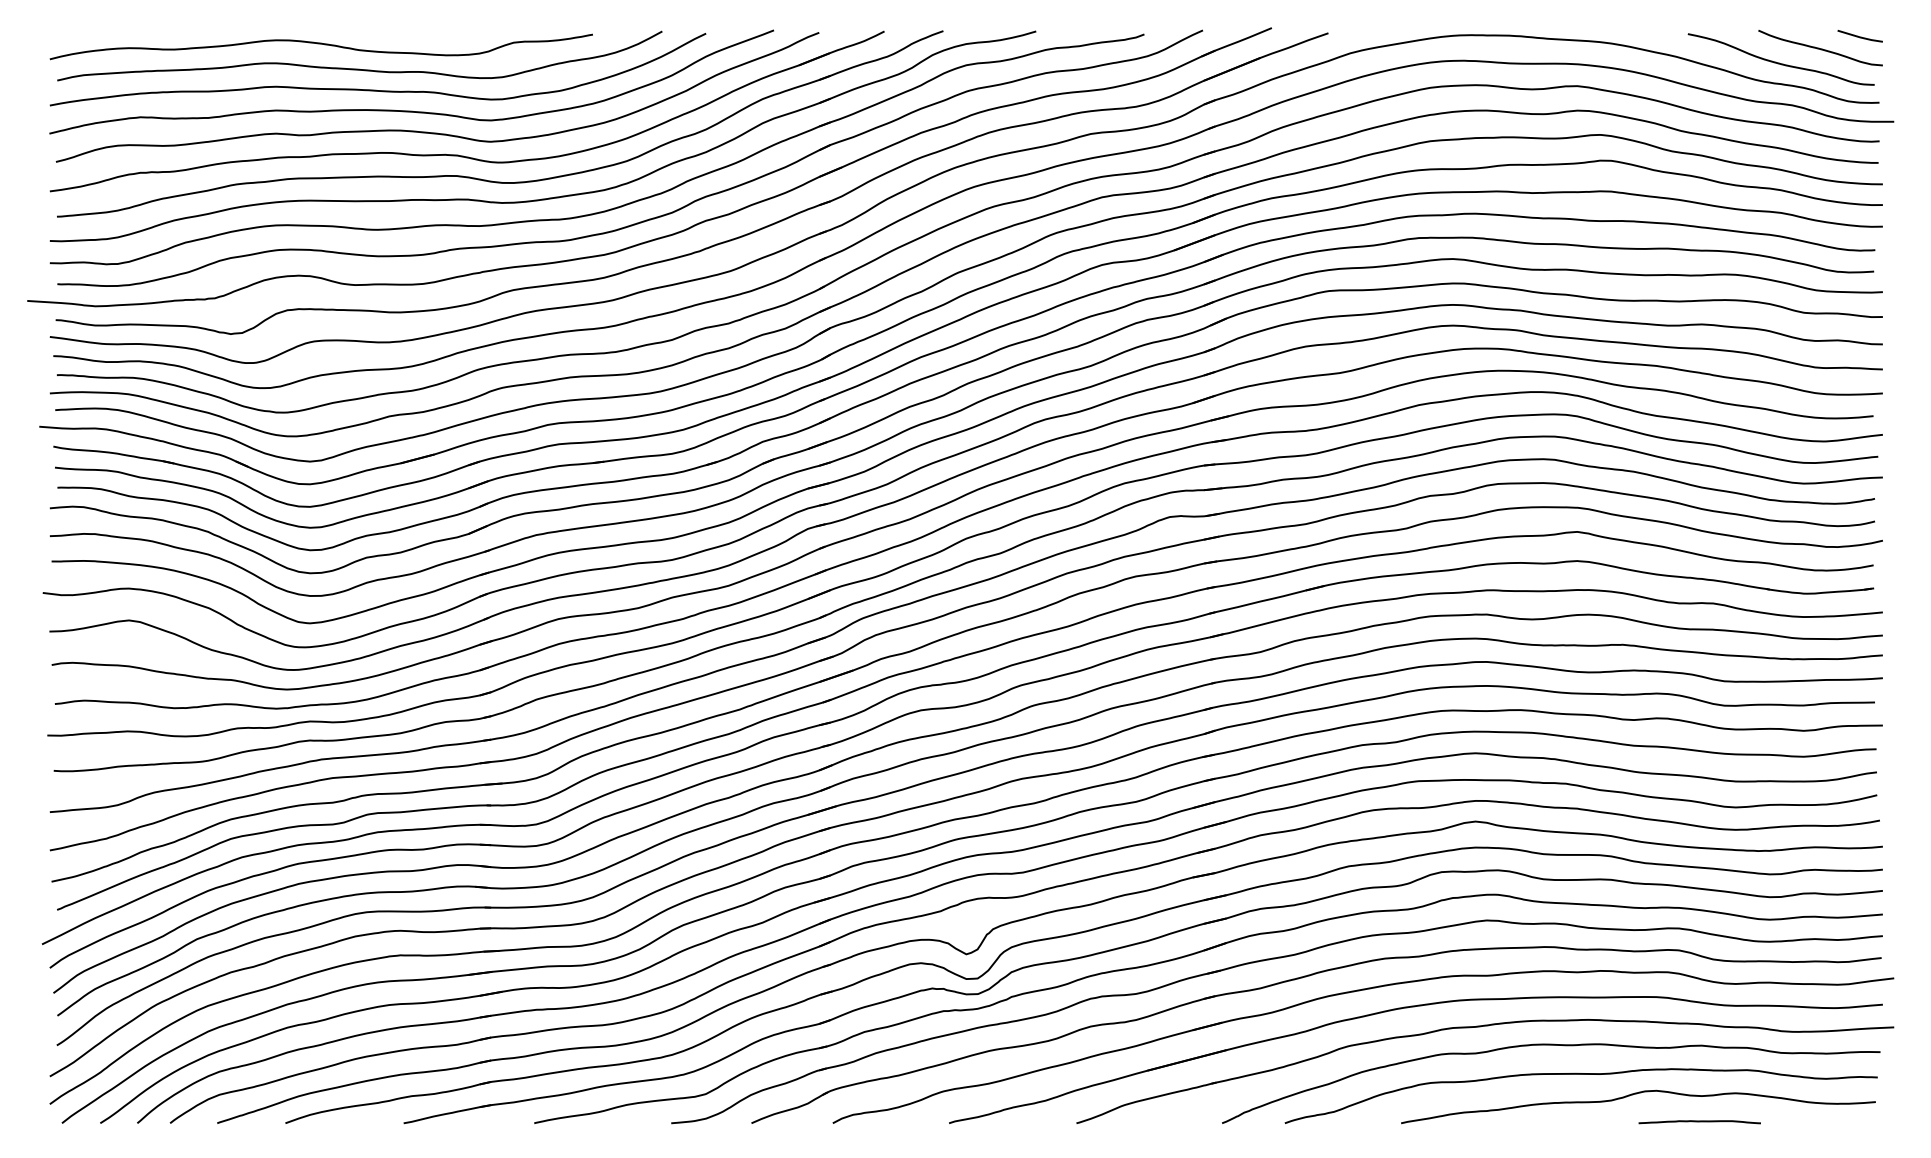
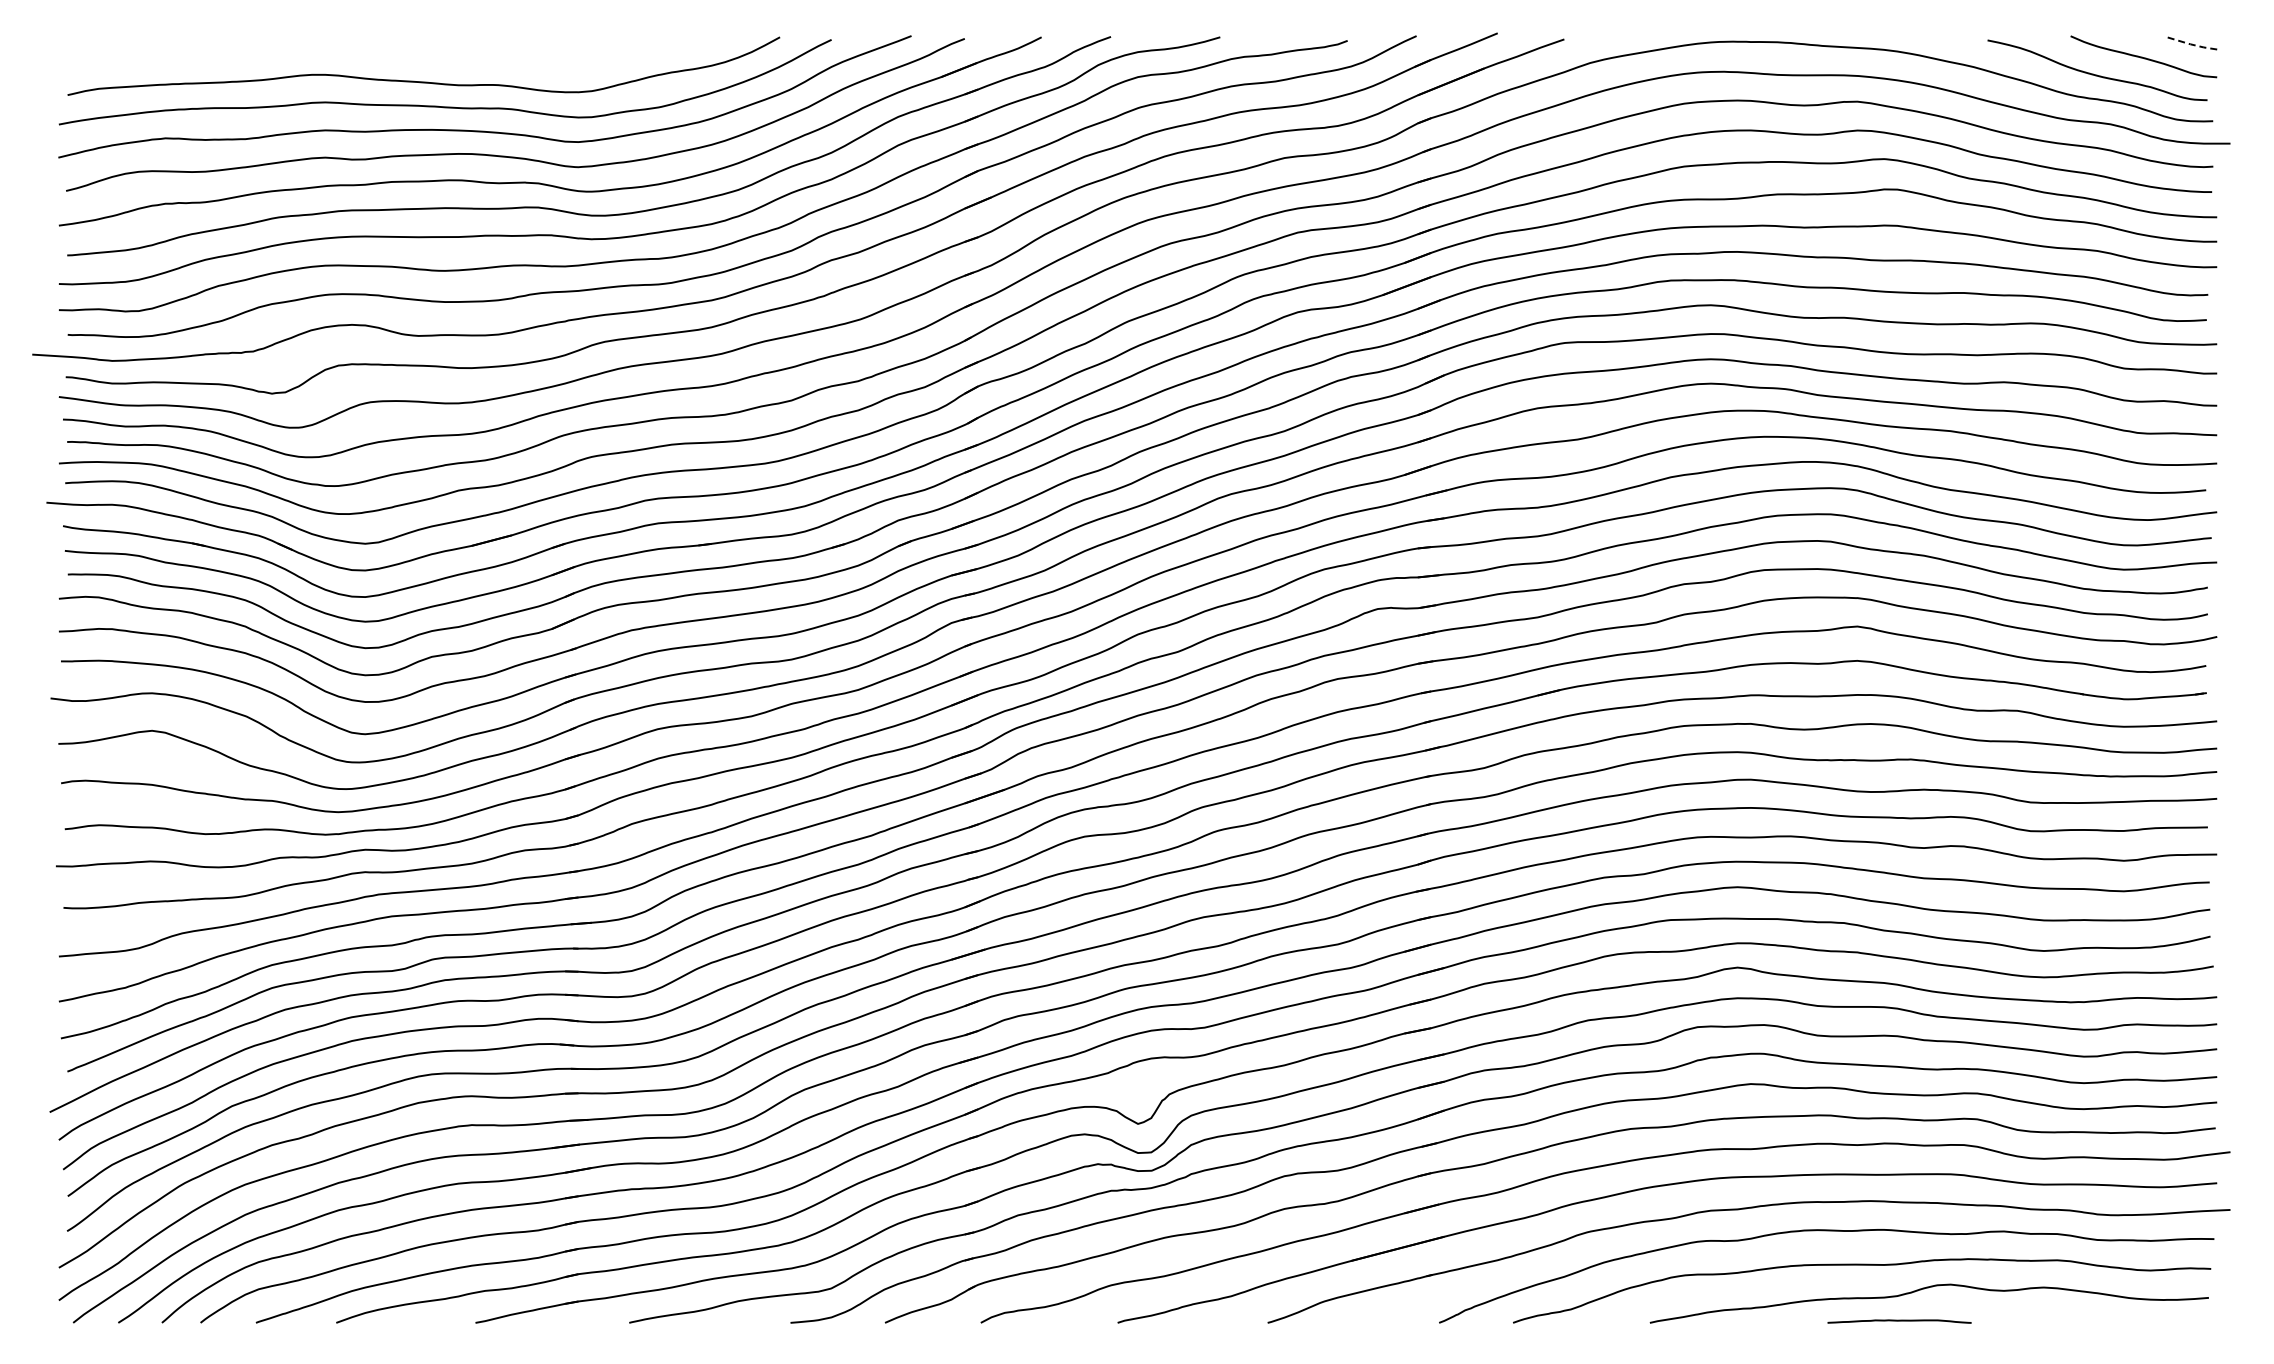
line: (1860, 37) -> (2190, 44), solid -> dashed
curve: (321, 44) -> (378, 52), removed
curve: (1699, 1122) -> (1899, 1321), moved

